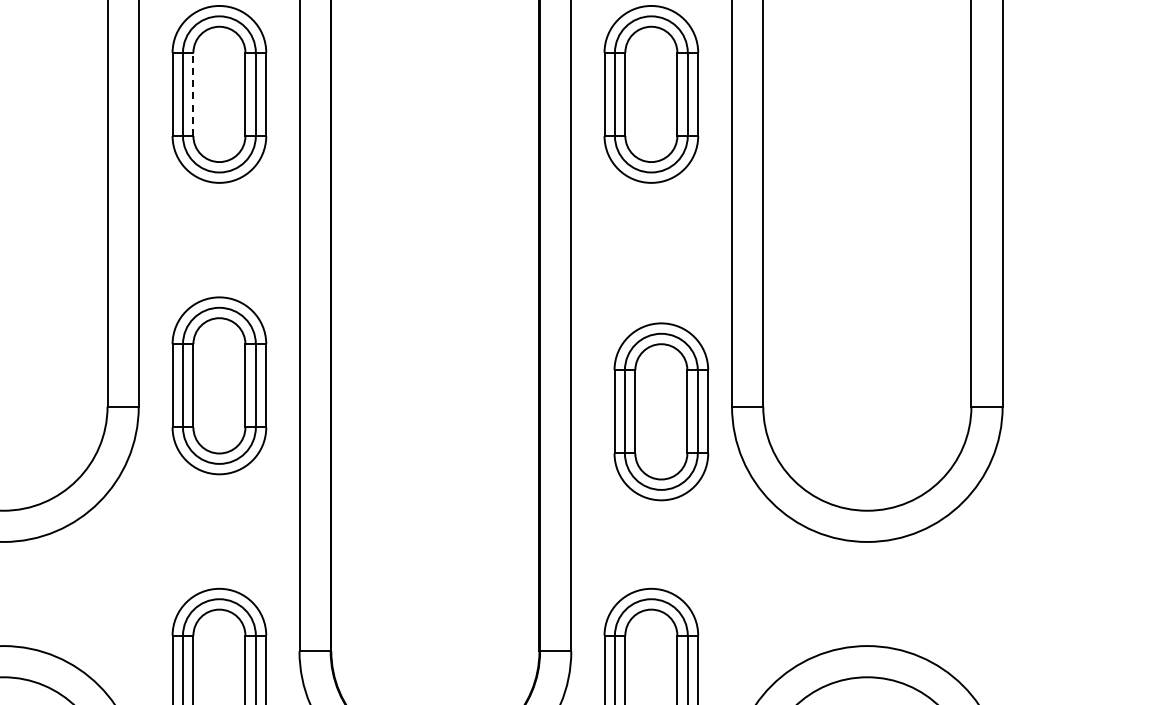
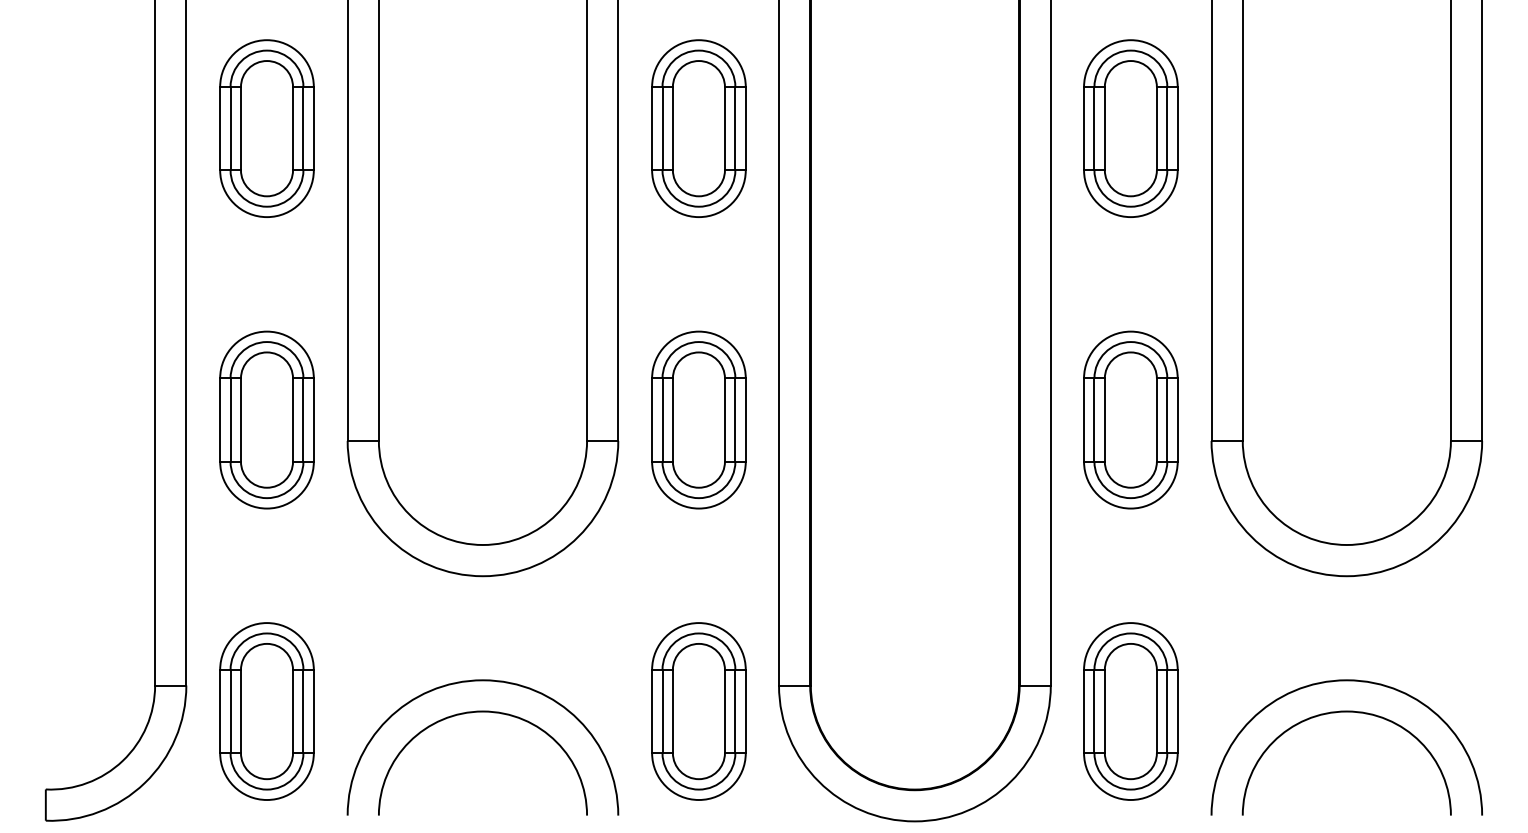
line: (192, 94) -> (672, 128), dashed -> solid
part: (660, 411) -> (1130, 419), moved

